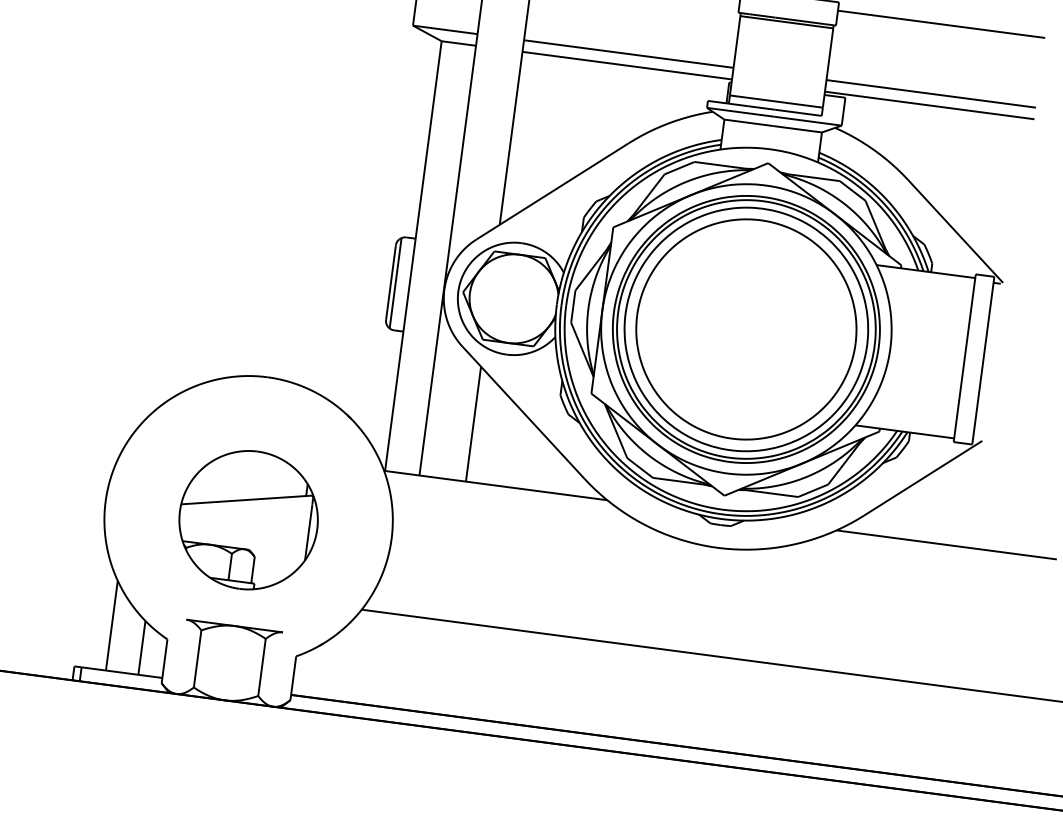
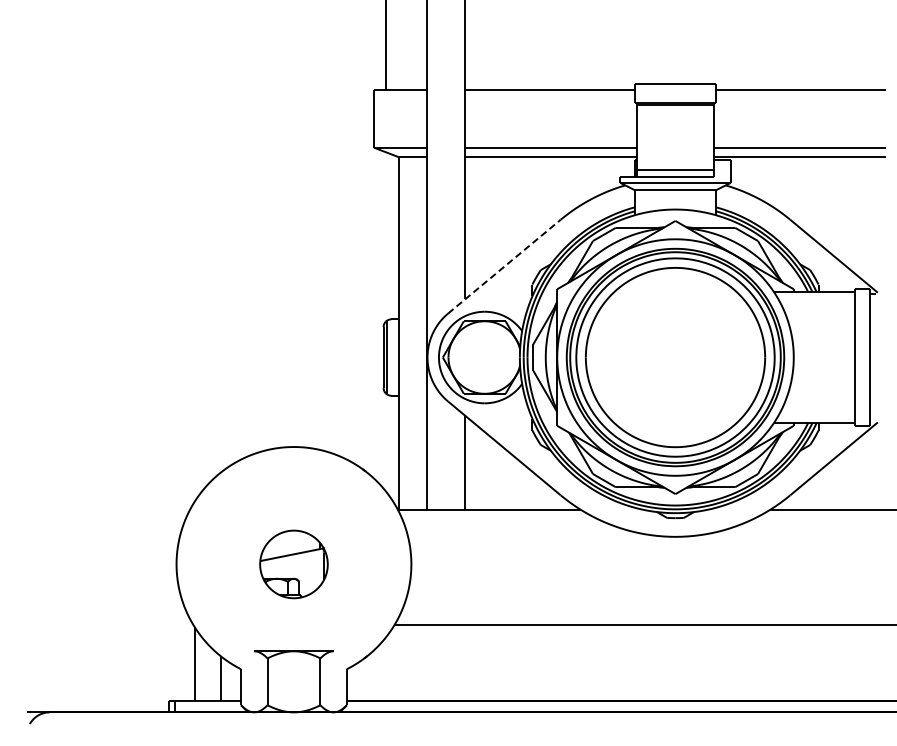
line: (552, 191) -> (504, 266), solid -> dashed
part: (248, 520) -> (293, 564), size x0.6

